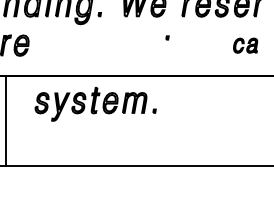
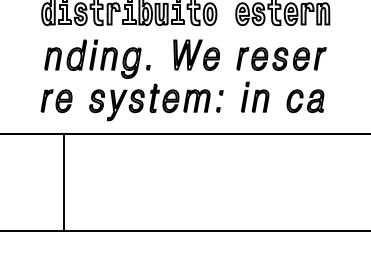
part: (199, 41) -> (255, 96), added
part: (245, 45) -> (305, 101), size x1.43
part: (95, 104) -> (154, 102), moved
line: (6, 120) -> (63, 181), moved

